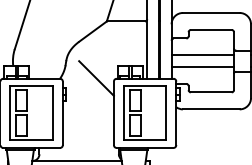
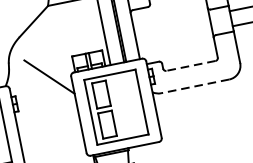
line: (202, 54) -> (171, 22), removed
line: (202, 67) -> (174, 38), removed
line: (210, 92) -> (190, 66), solid -> dashed
line: (210, 109) -> (194, 86), solid -> dashed

